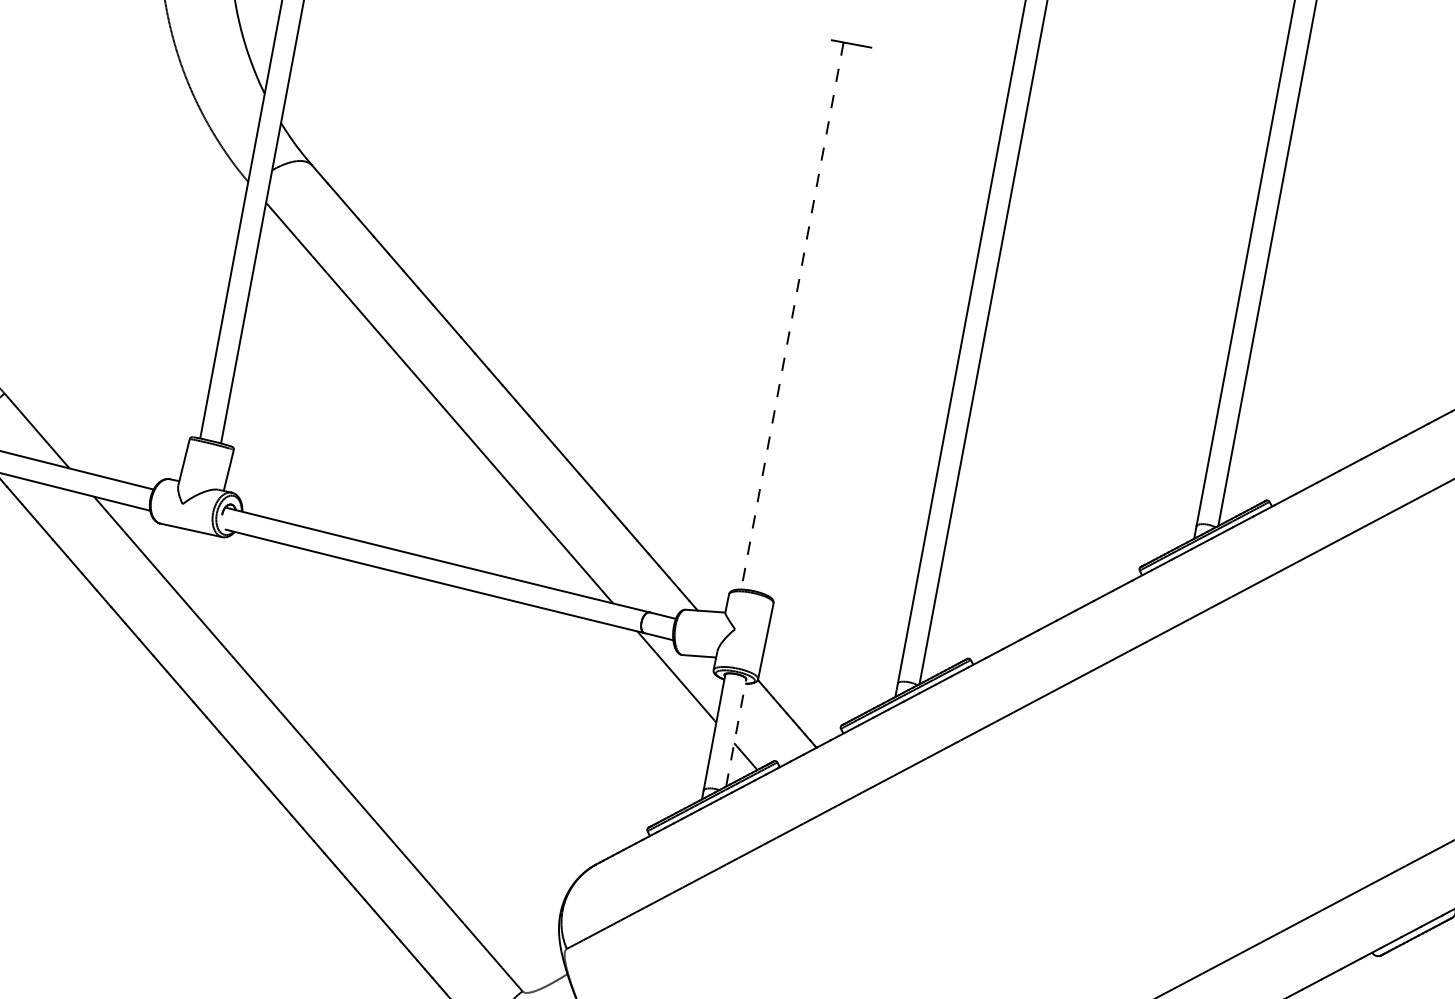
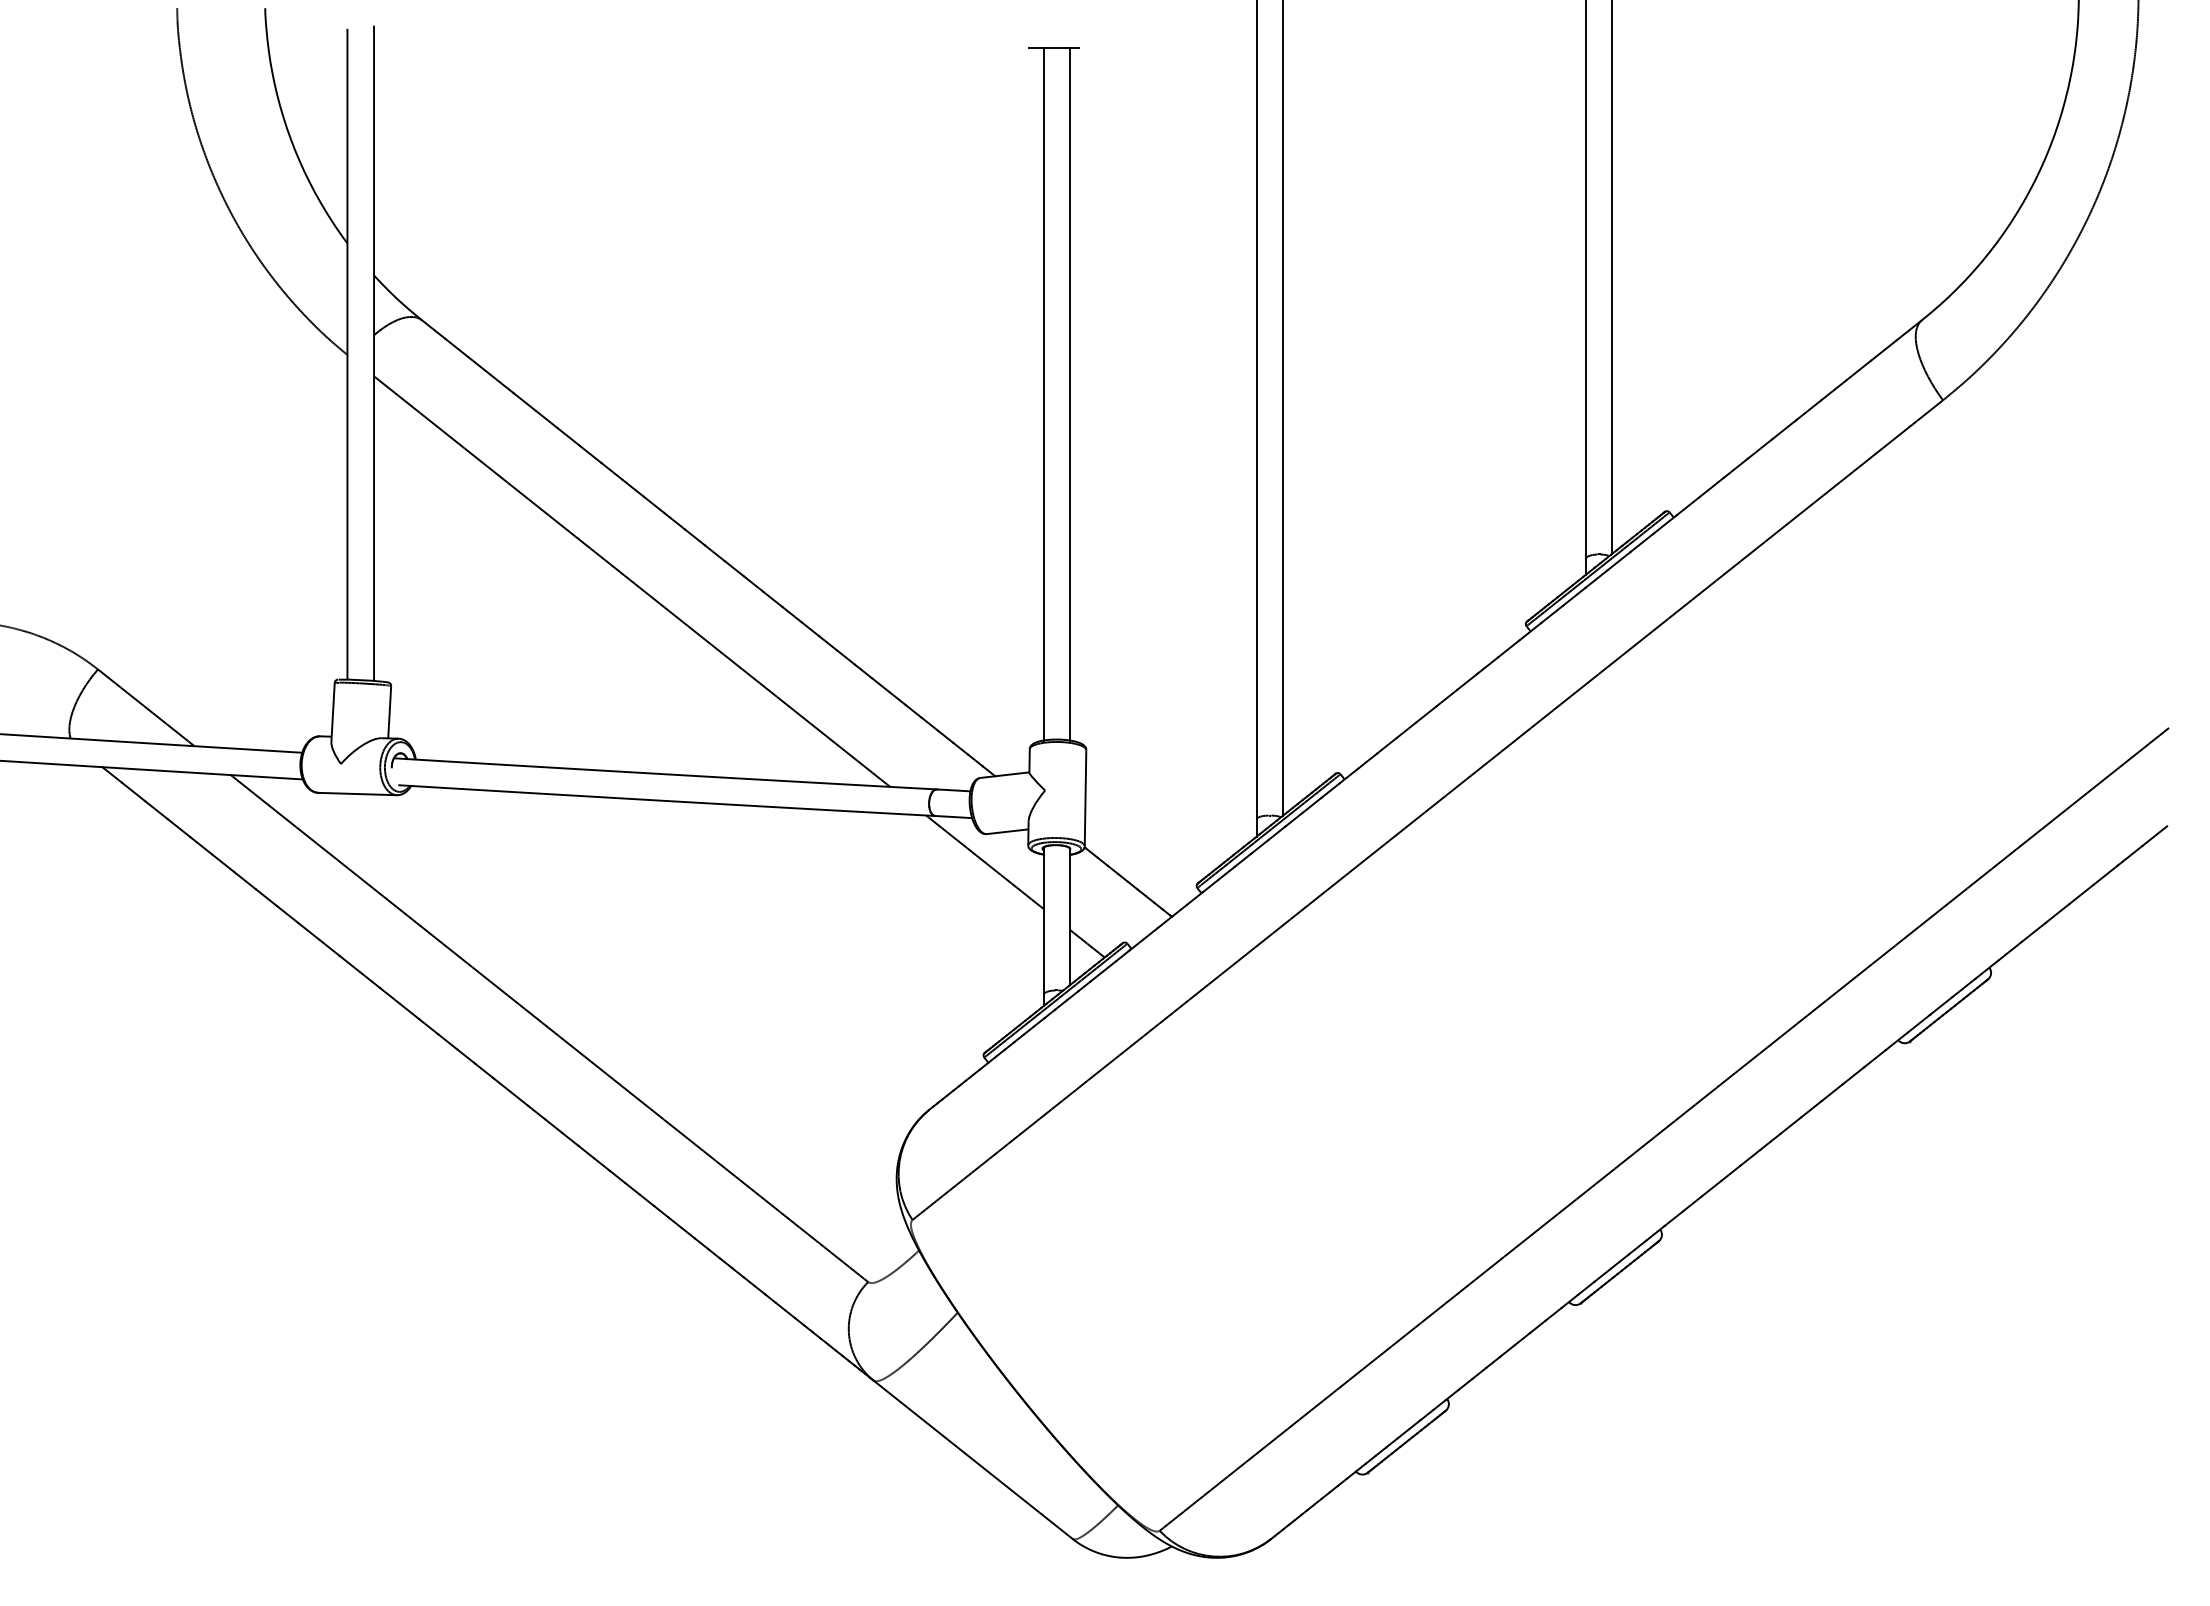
line: (792, 316) -> (1043, 394), dashed -> solid
line: (813, 320) -> (1070, 394), added
line: (736, 733) -> (1070, 917), dashed -> solid

